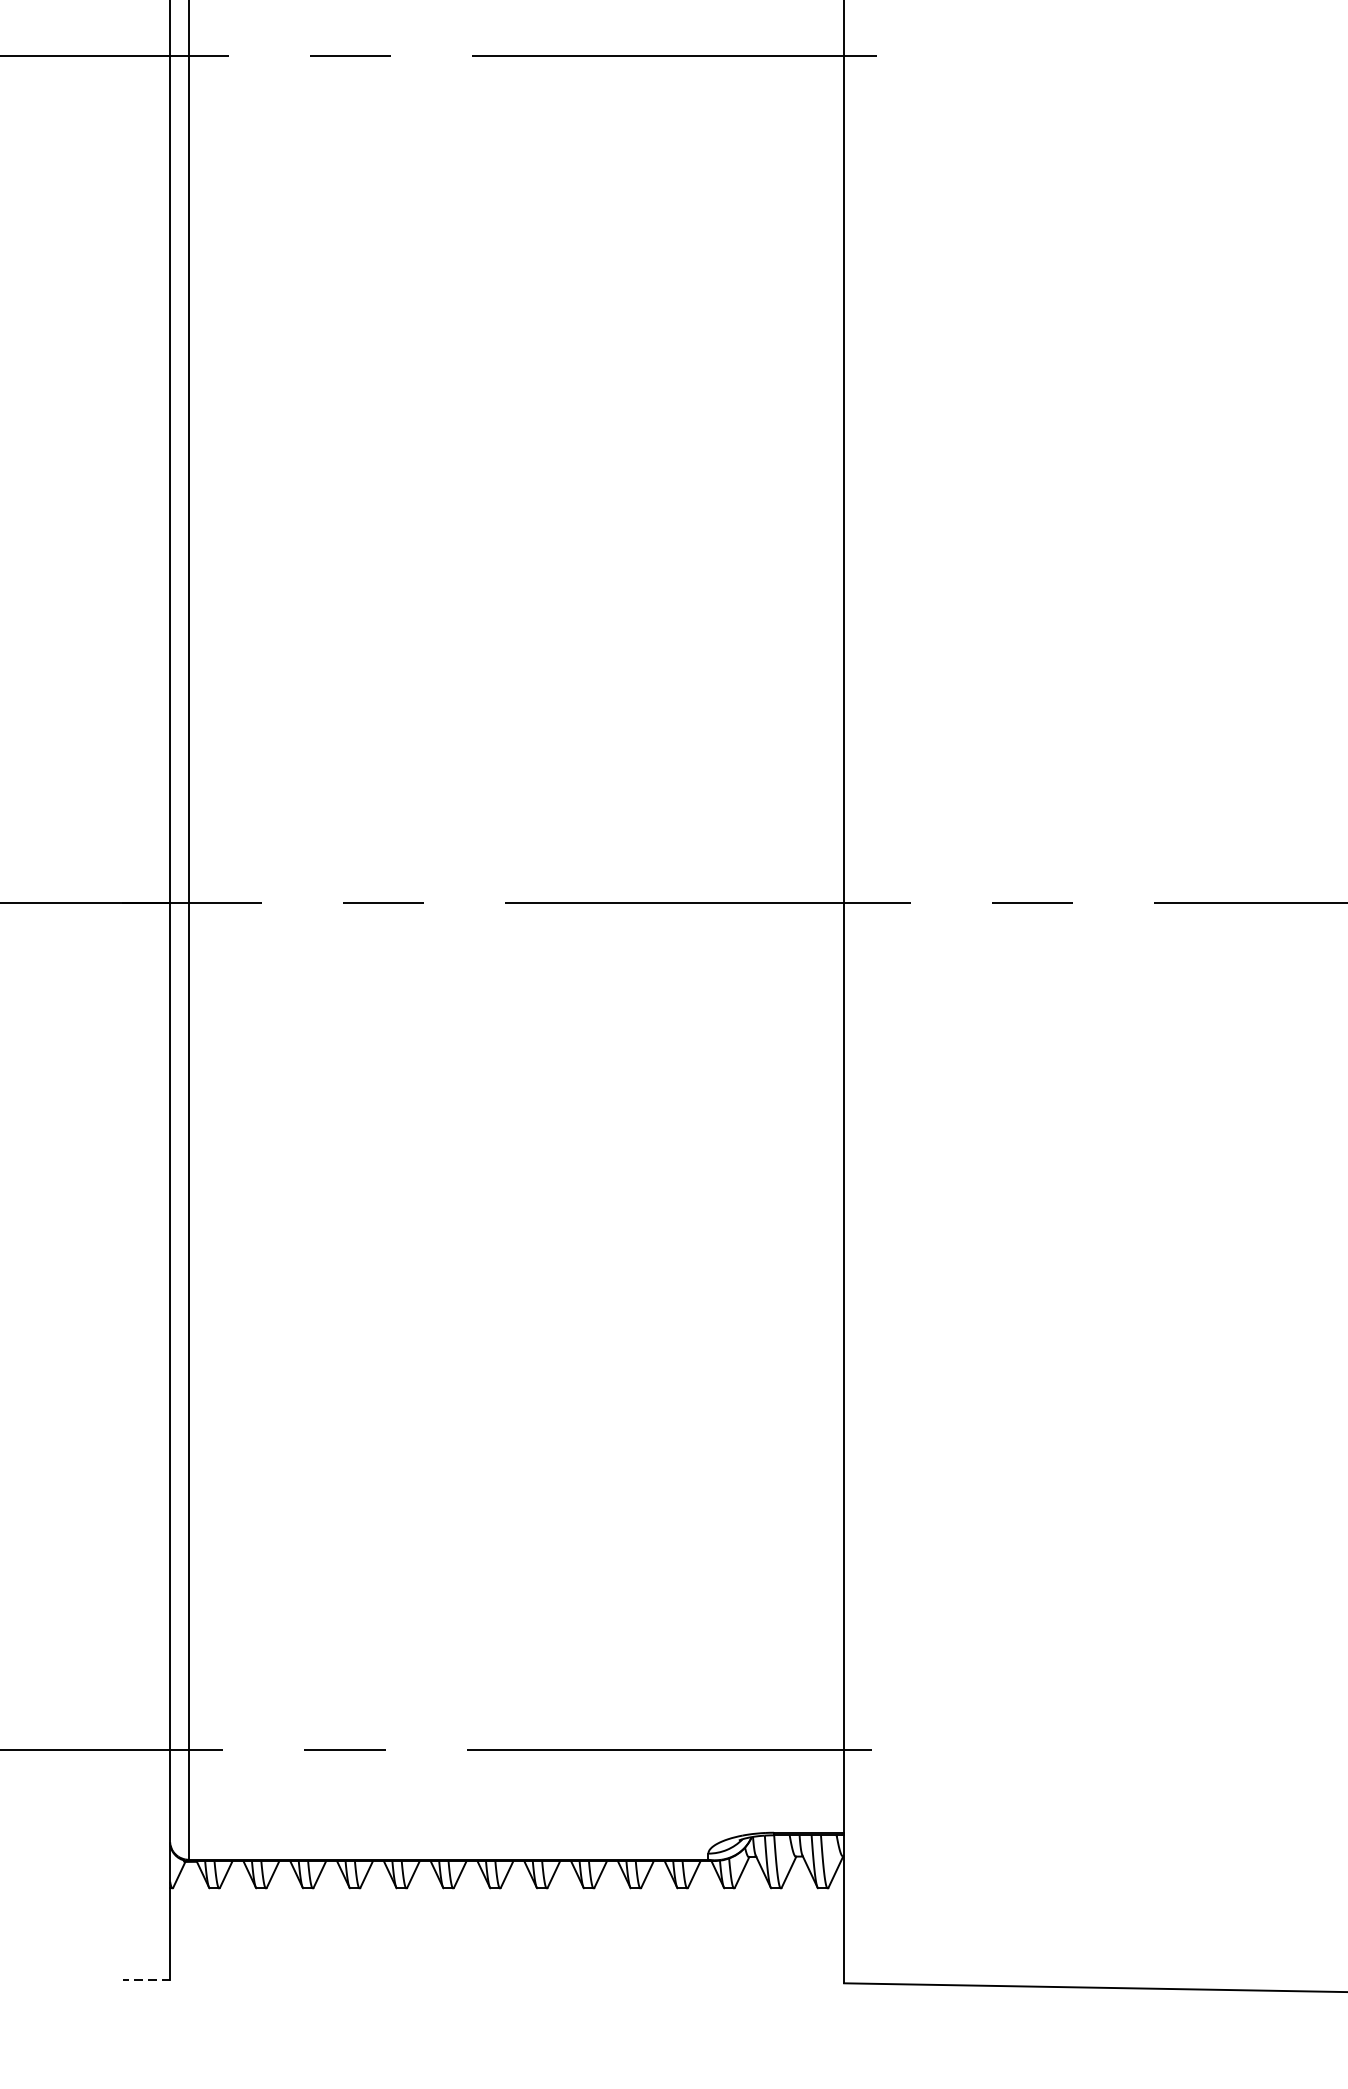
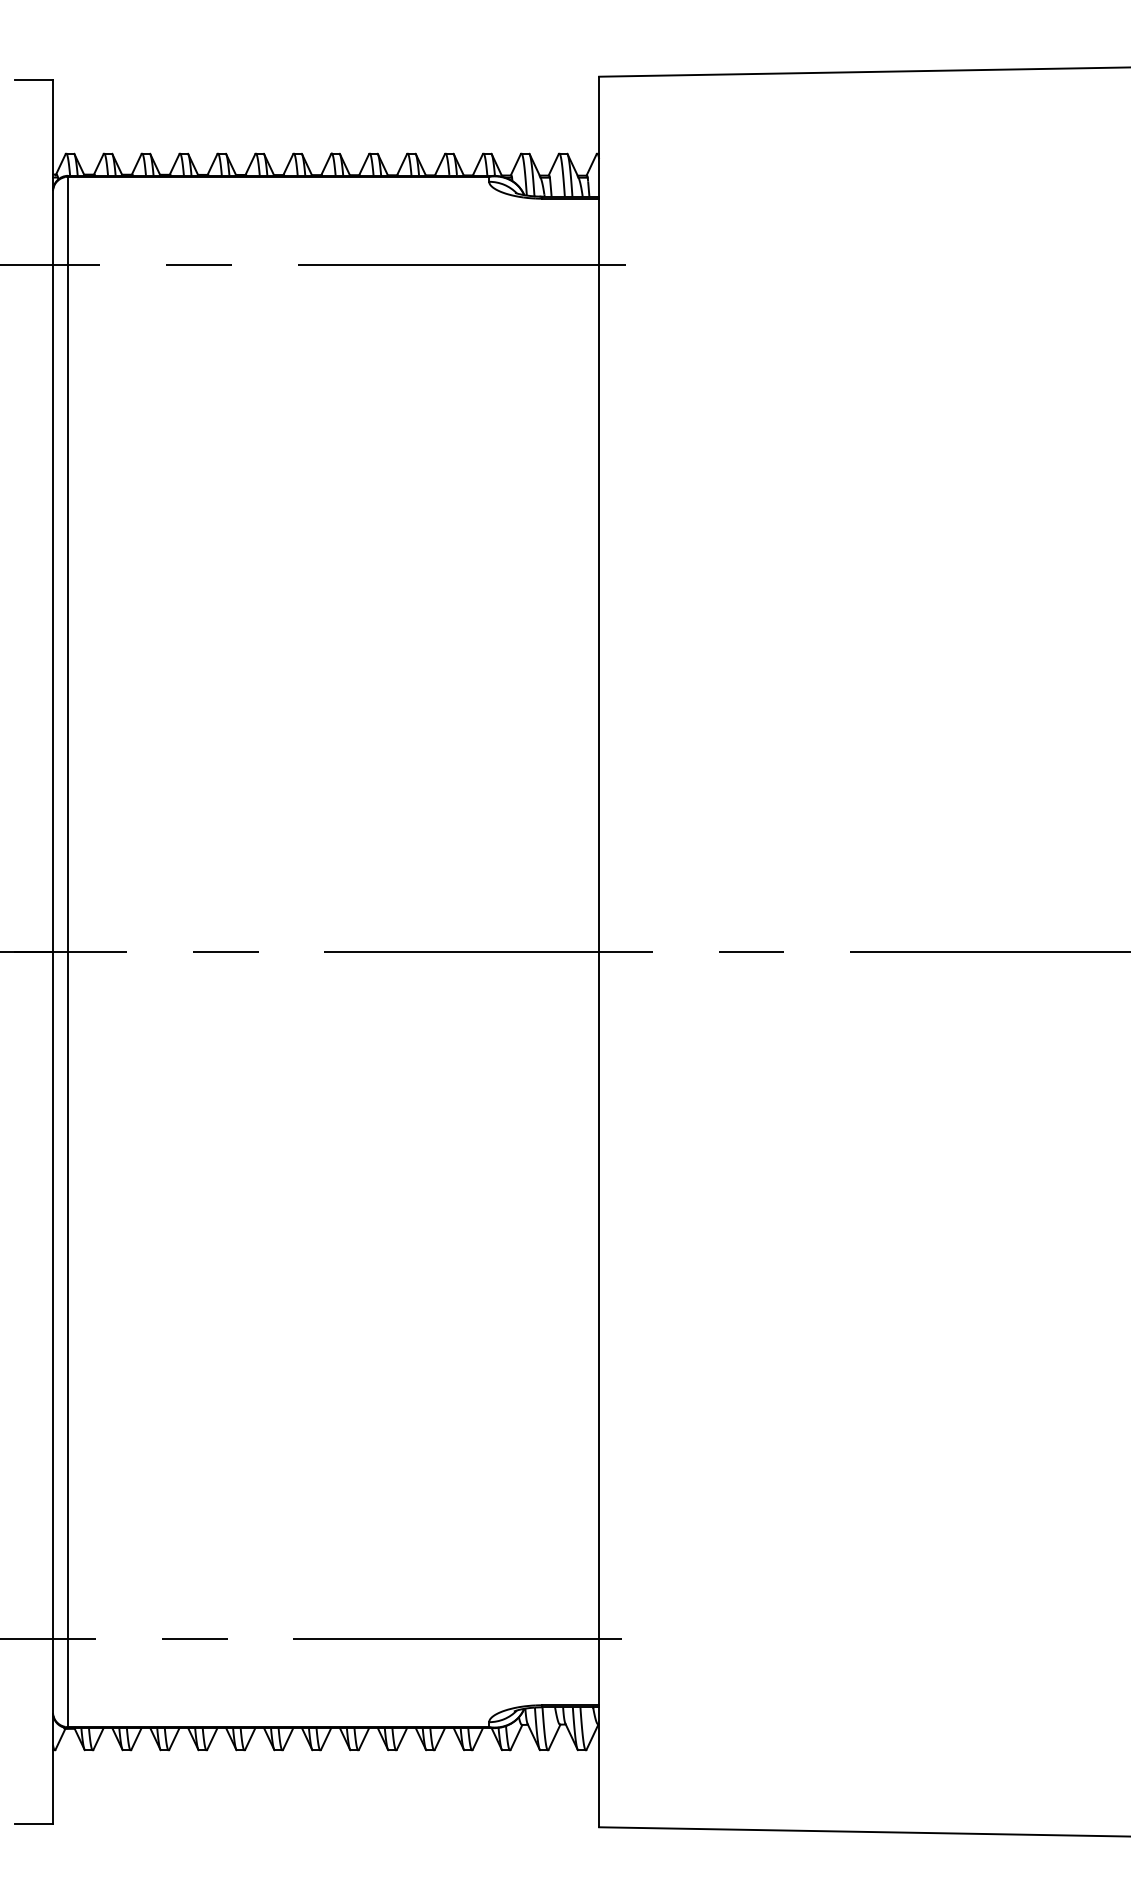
line: (147, 1979) -> (34, 1824), dashed -> solid

